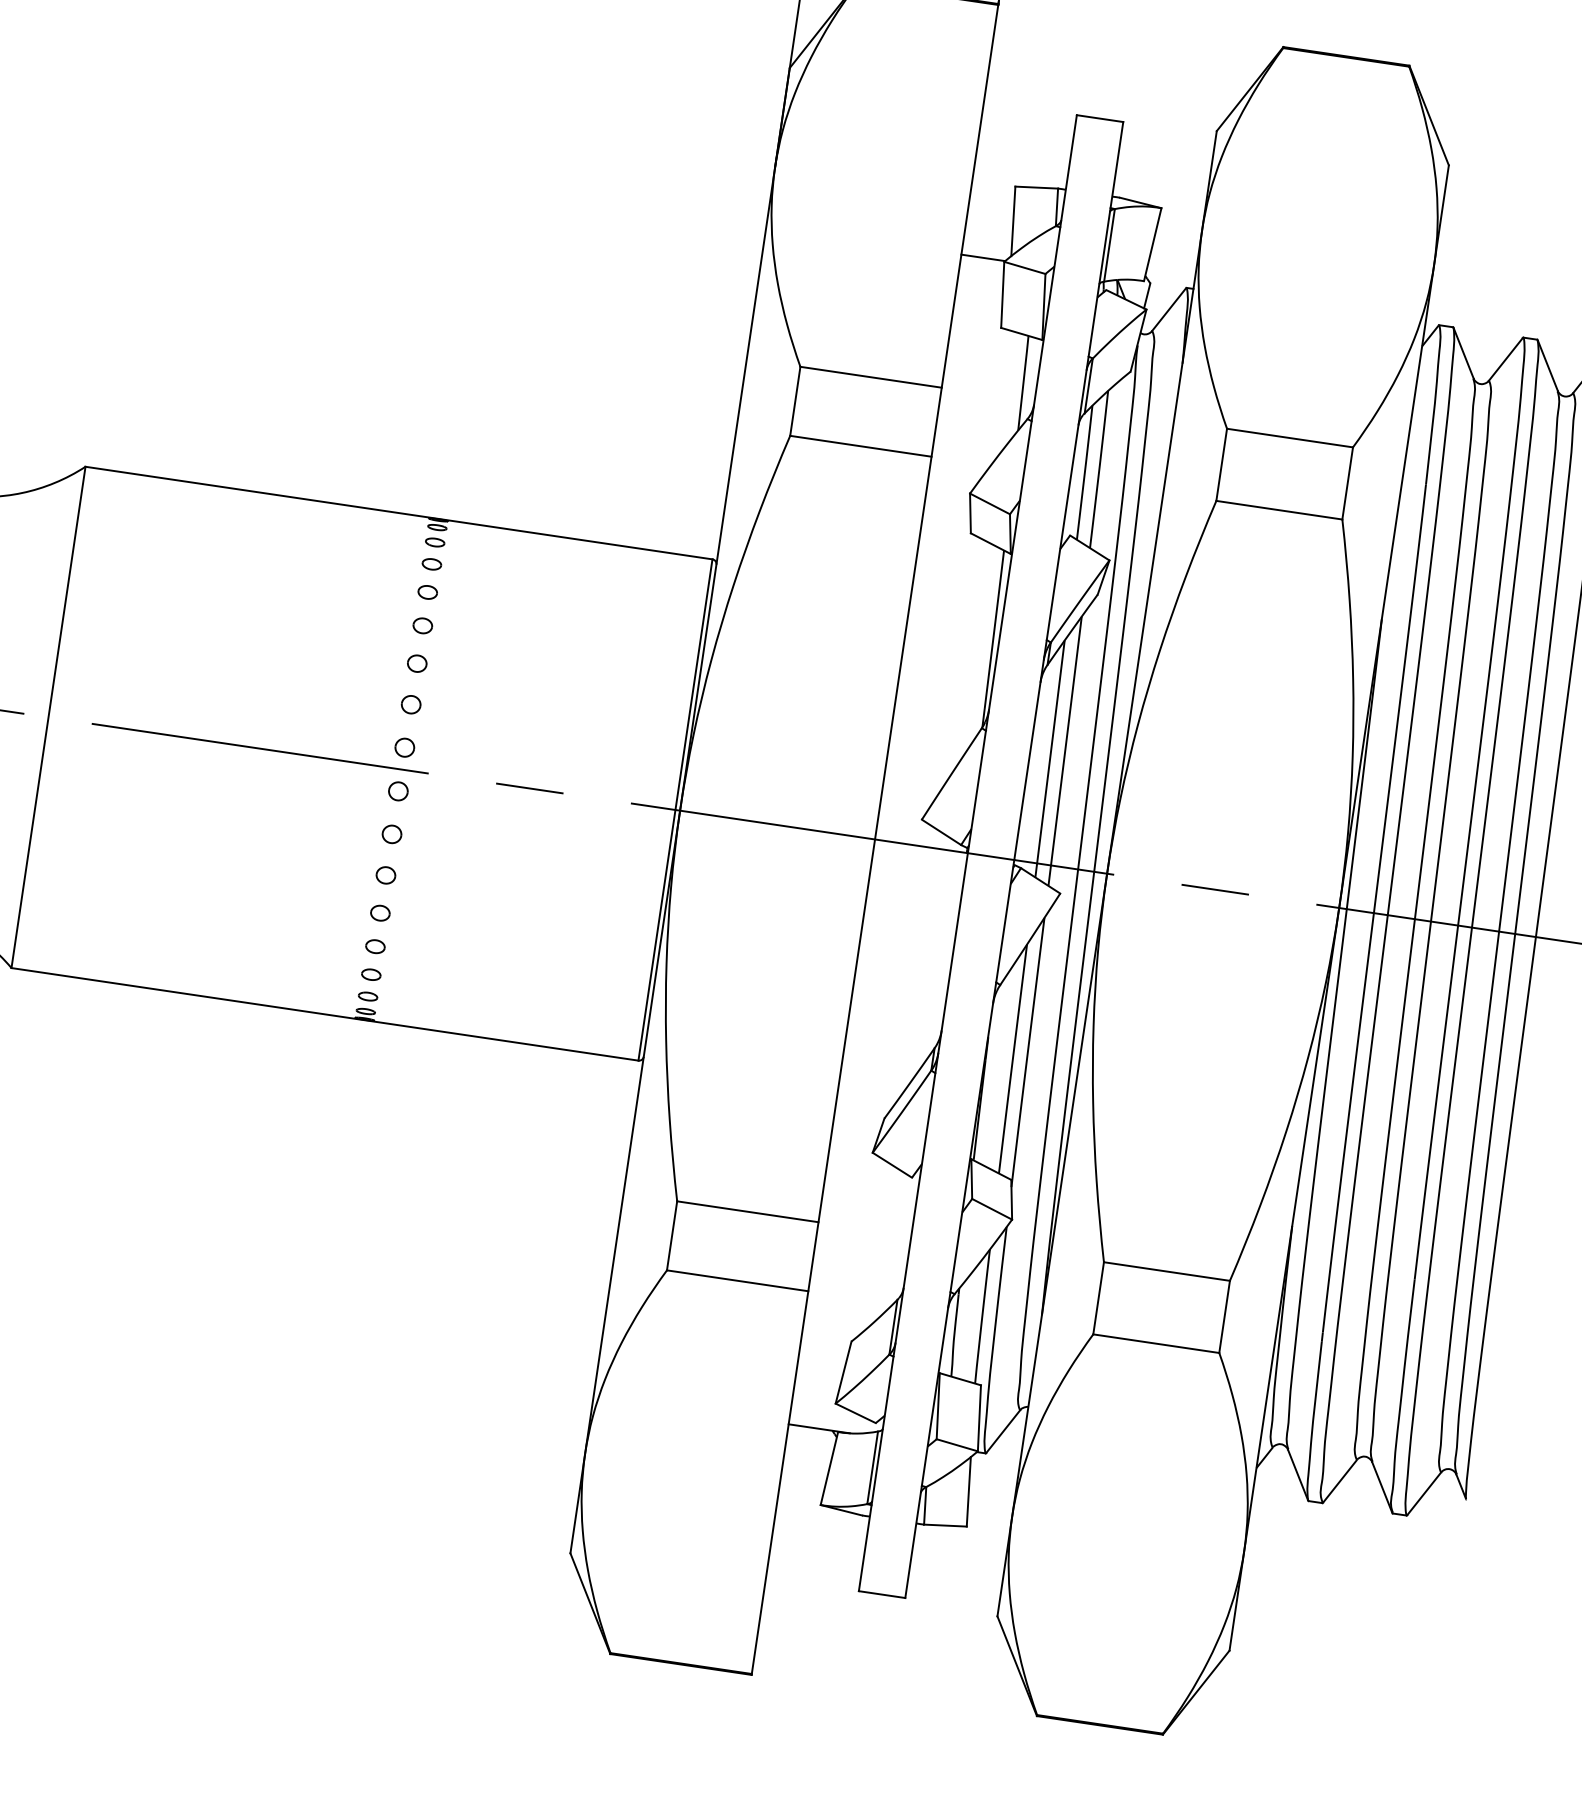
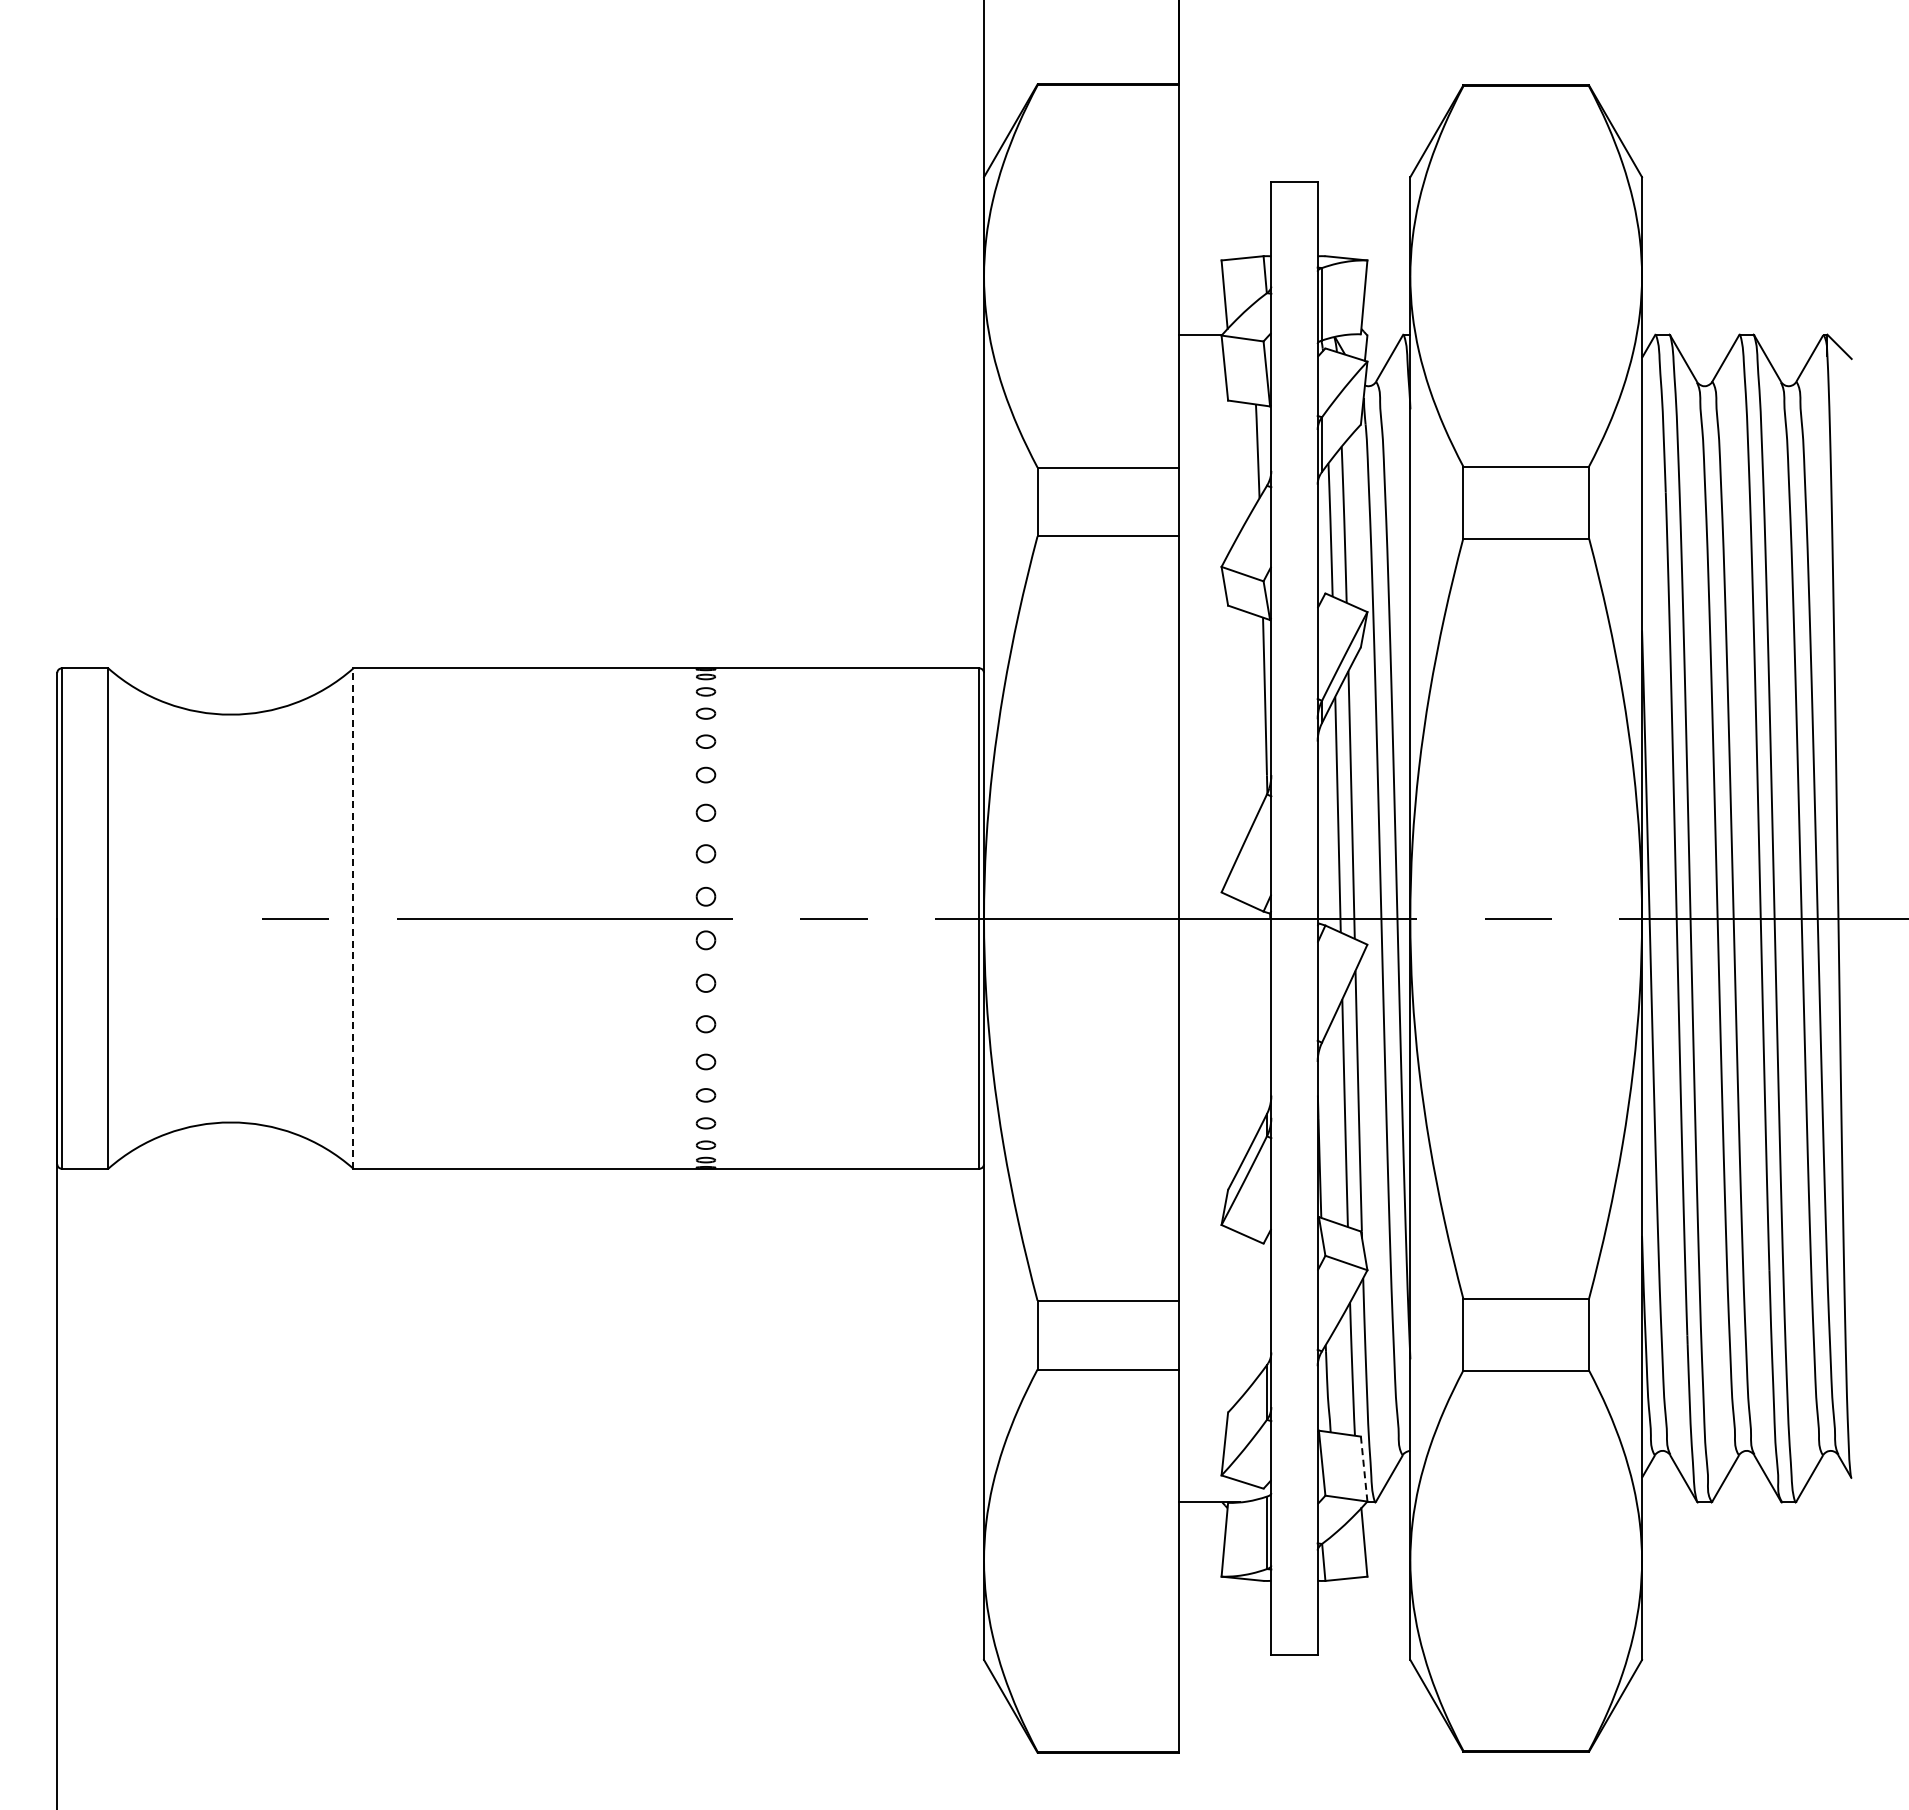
line: (48, 717) -> (353, 918), solid -> dashed
line: (979, 1418) -> (1364, 1469), solid -> dashed

